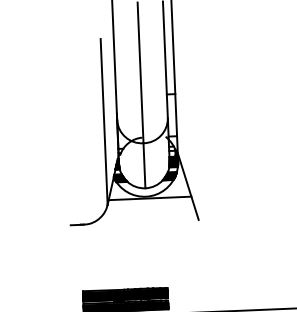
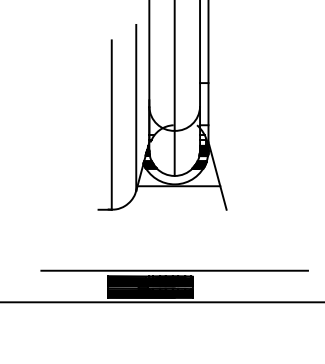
line: (80, 139) -> (111, 124), added
line: (149, 282) -> (174, 270), added

